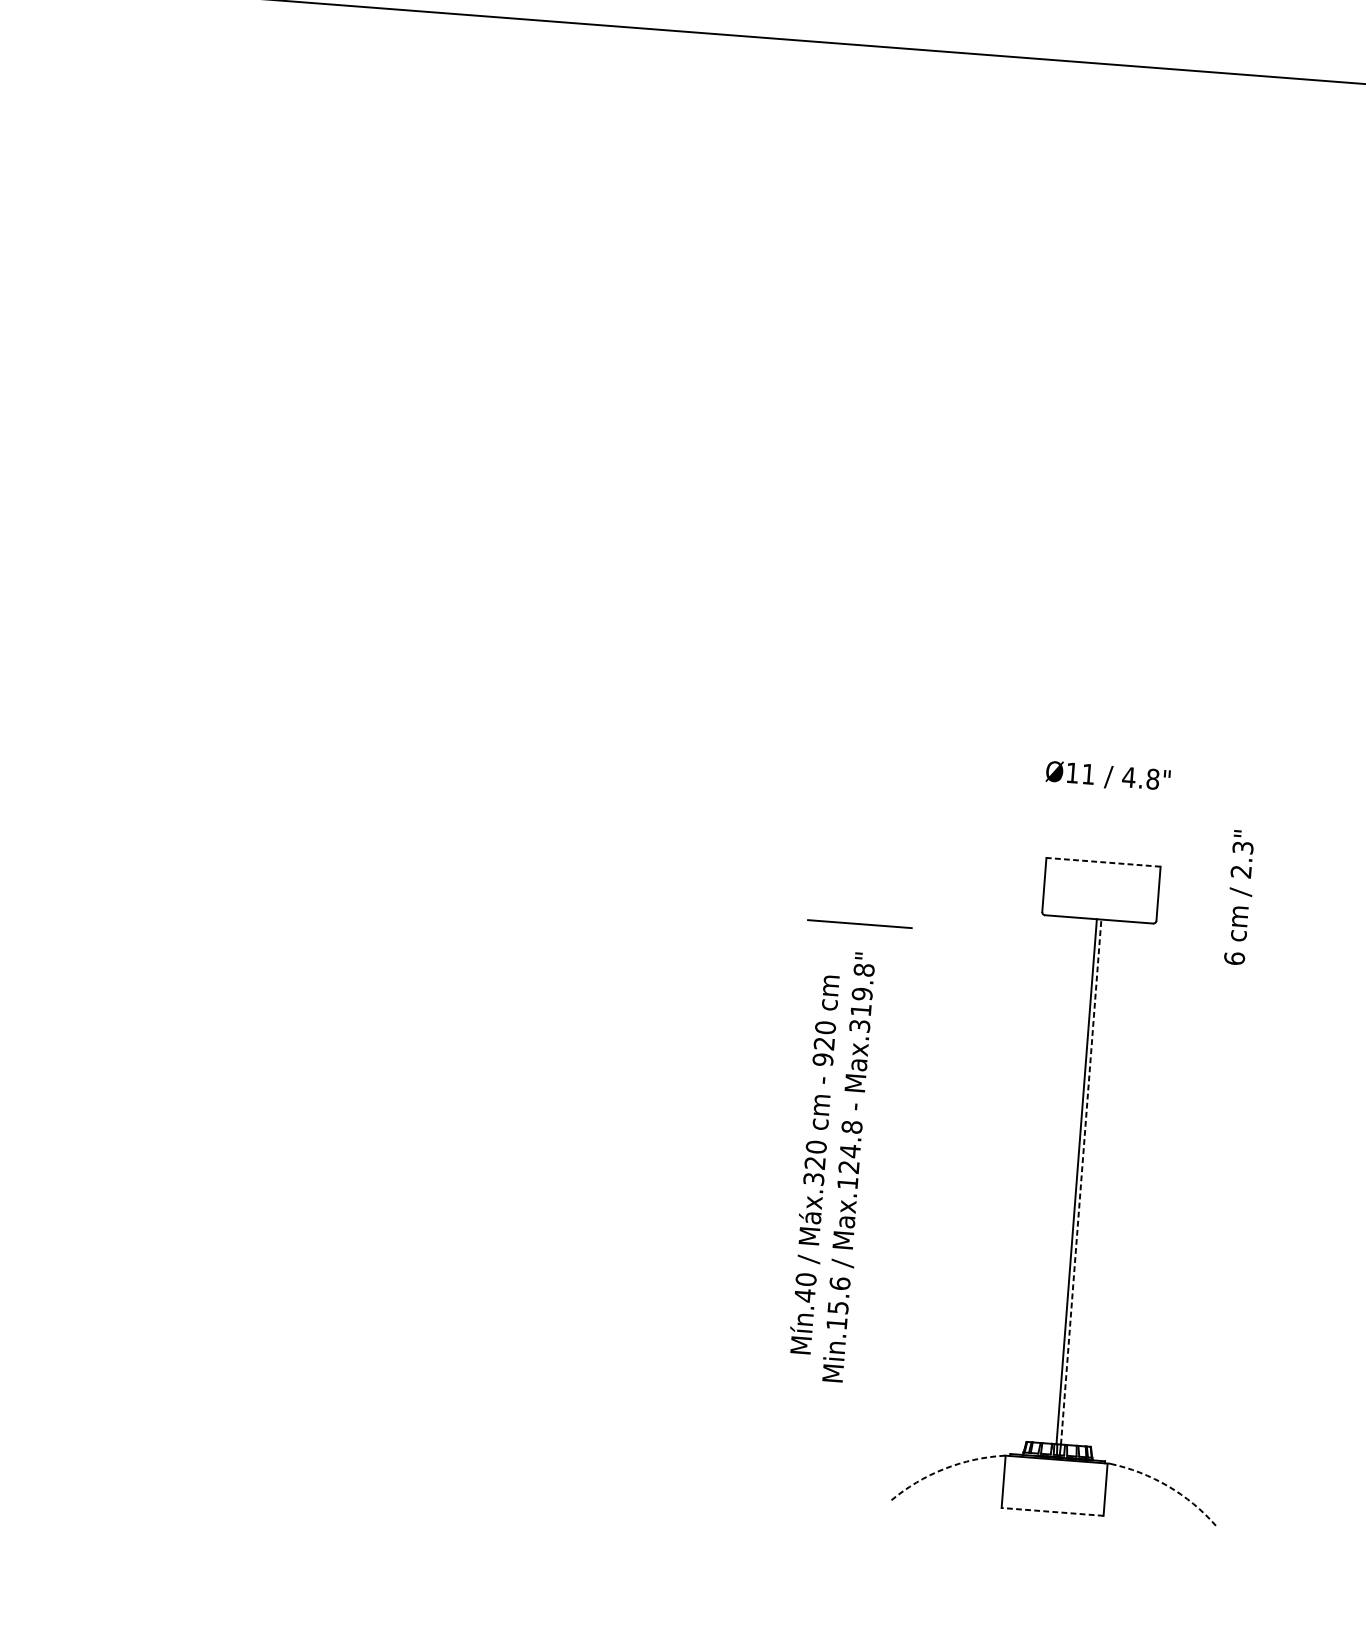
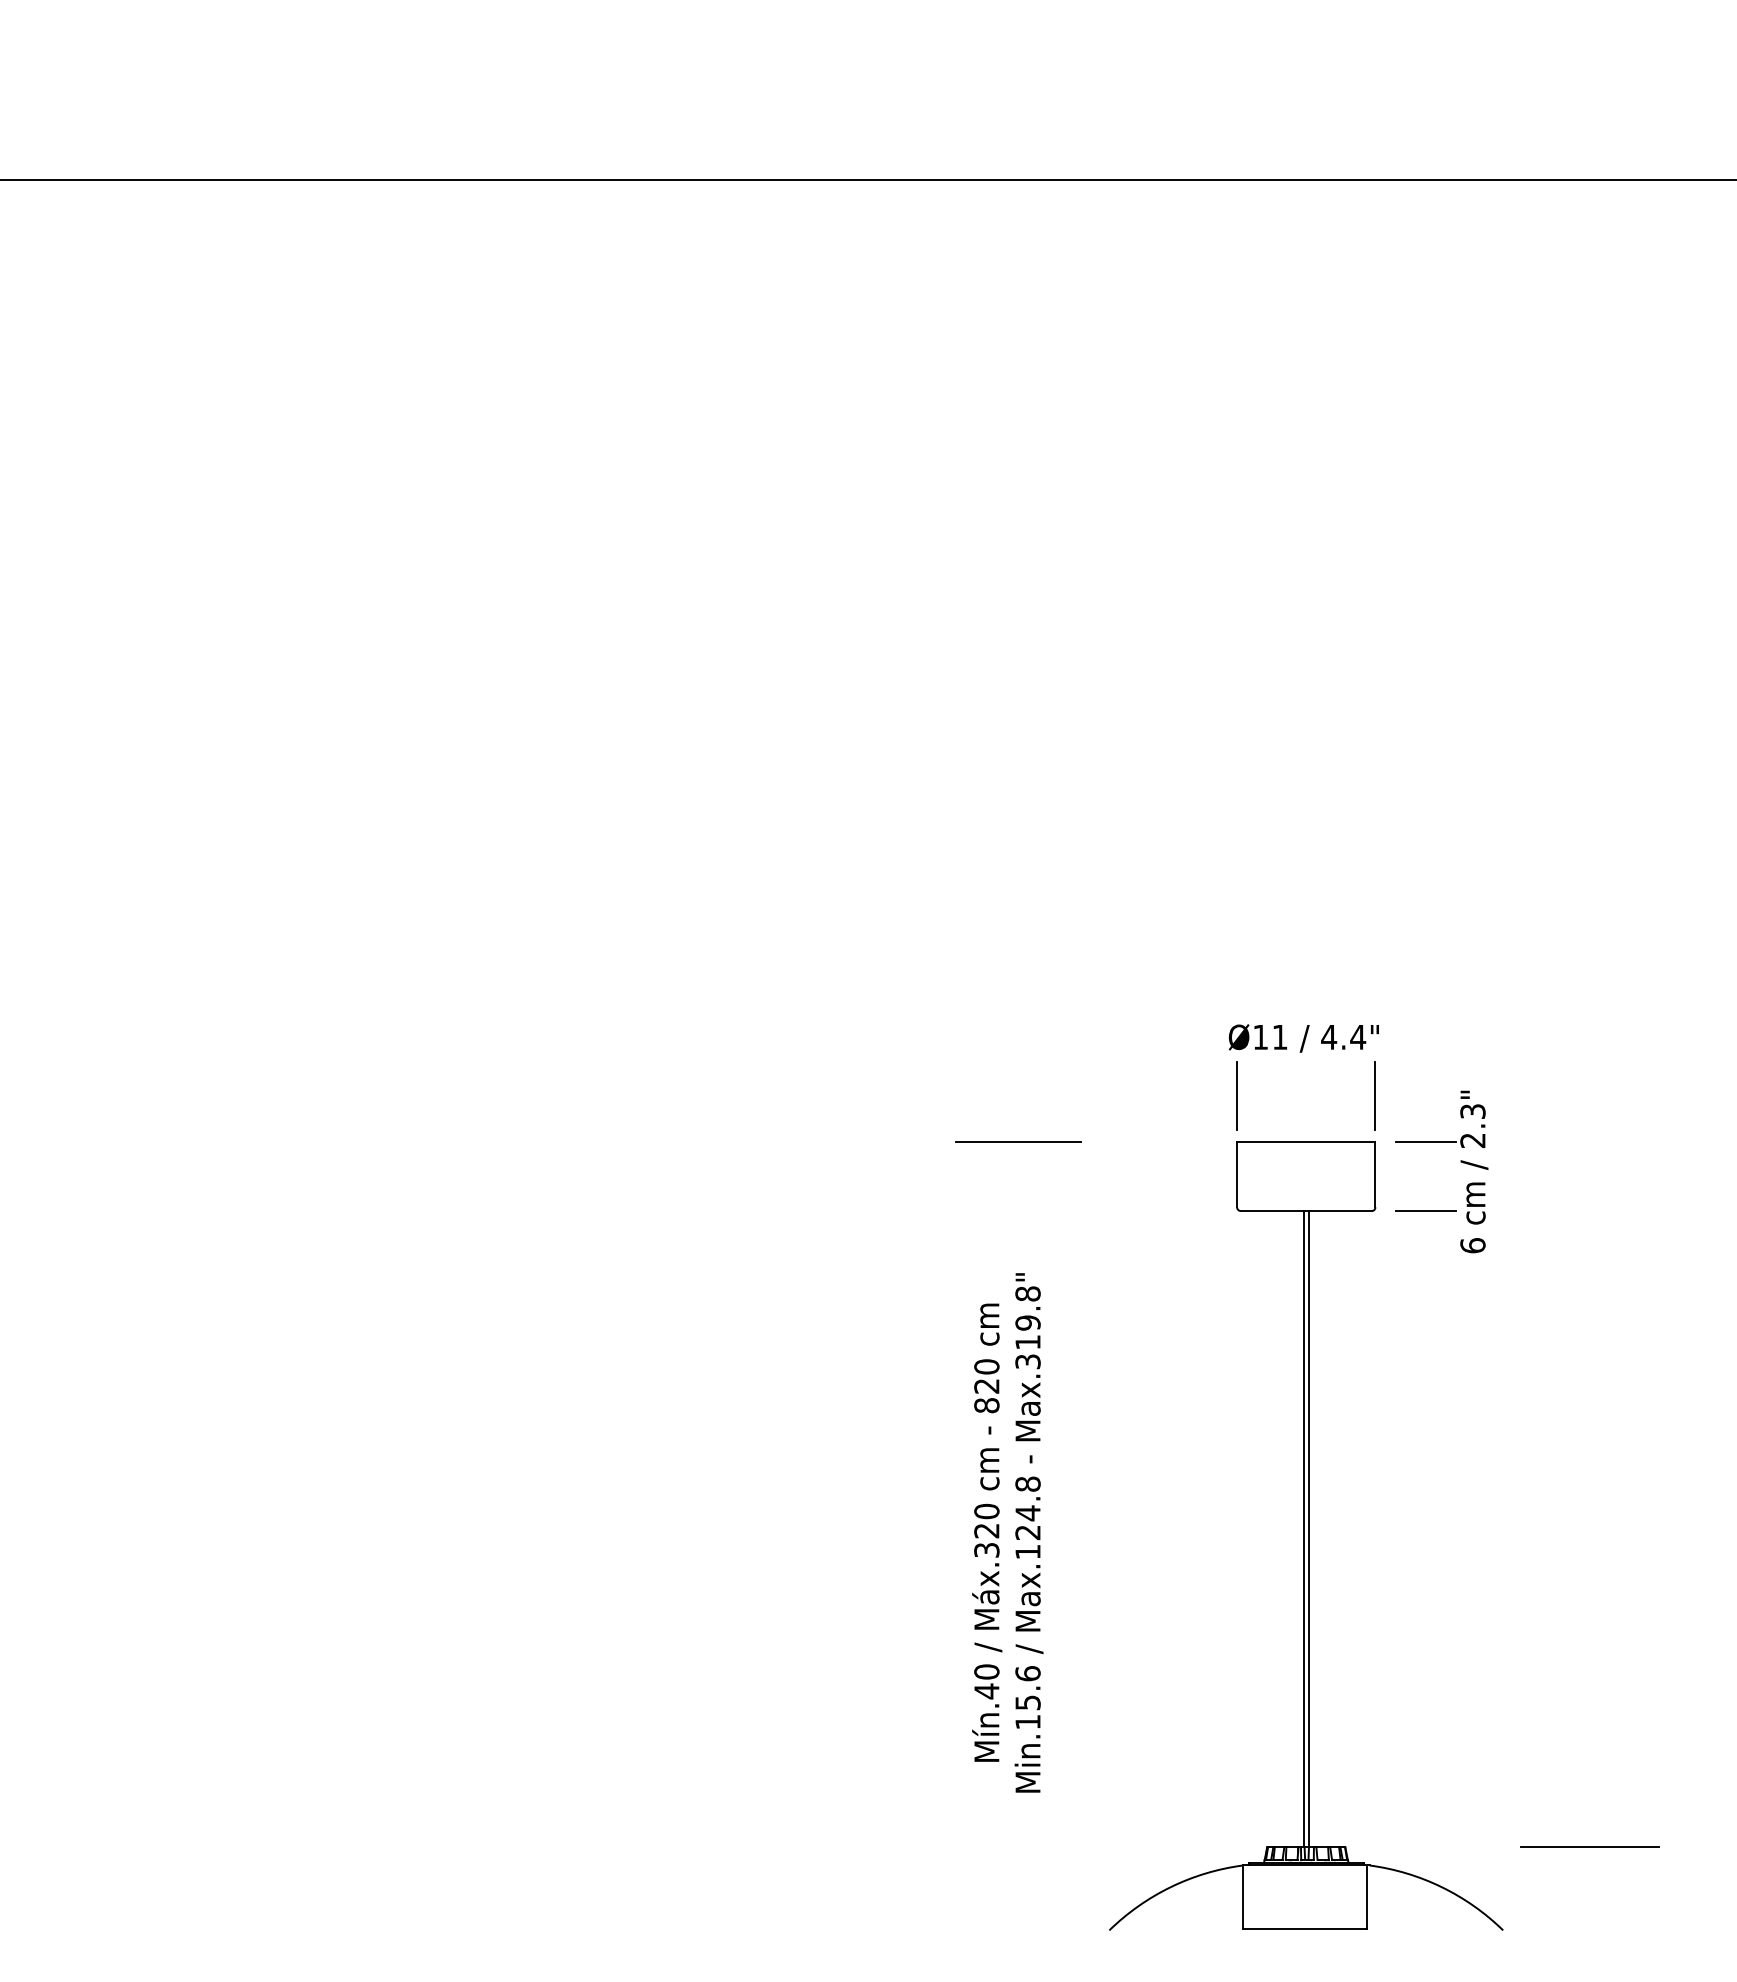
text: (1153, 779) -> (1358, 1037), 4.8" -> 4.4"
line: (1049, 819) -> (1237, 1095), added
line: (1163, 828) -> (1375, 1095), added
line: (1102, 861) -> (1305, 1141), dashed -> solid
line: (1201, 869) -> (1425, 1141), added
line: (859, 923) -> (1018, 1141), moved
line: (1197, 927) -> (1425, 1211), added
text: (822, 1059) -> (986, 1405), 920 -> 820
line: (1080, 1182) -> (1308, 1529), dashed -> solid
line: (1292, 1461) -> (1589, 1846), added
arc: (944, 1469) -> (1170, 1887), dashed -> solid
arc: (1167, 1486) -> (1441, 1887), dashed -> solid
line: (1052, 1511) -> (1305, 1928), dashed -> solid

